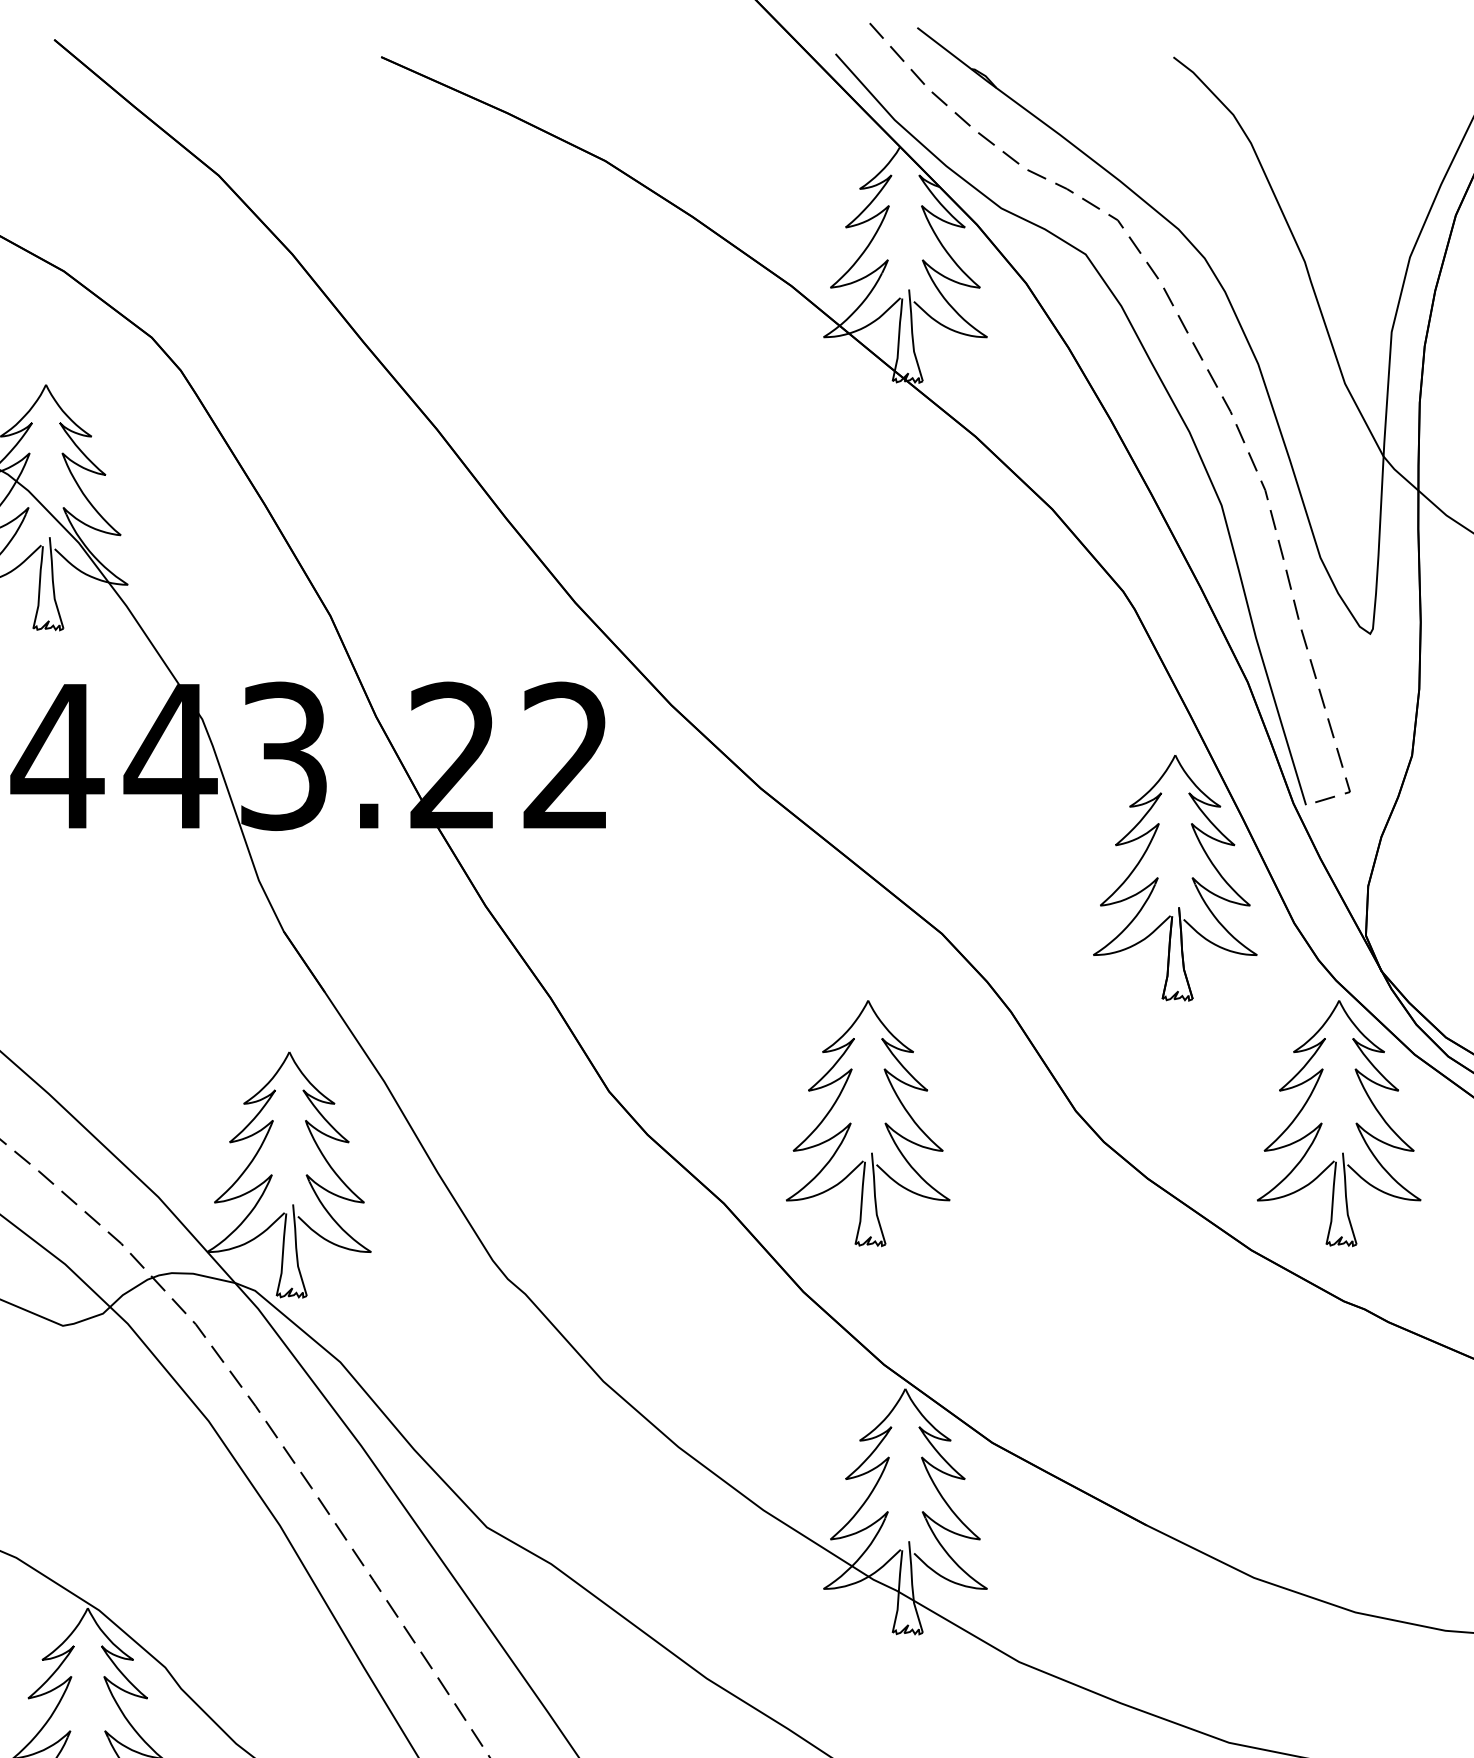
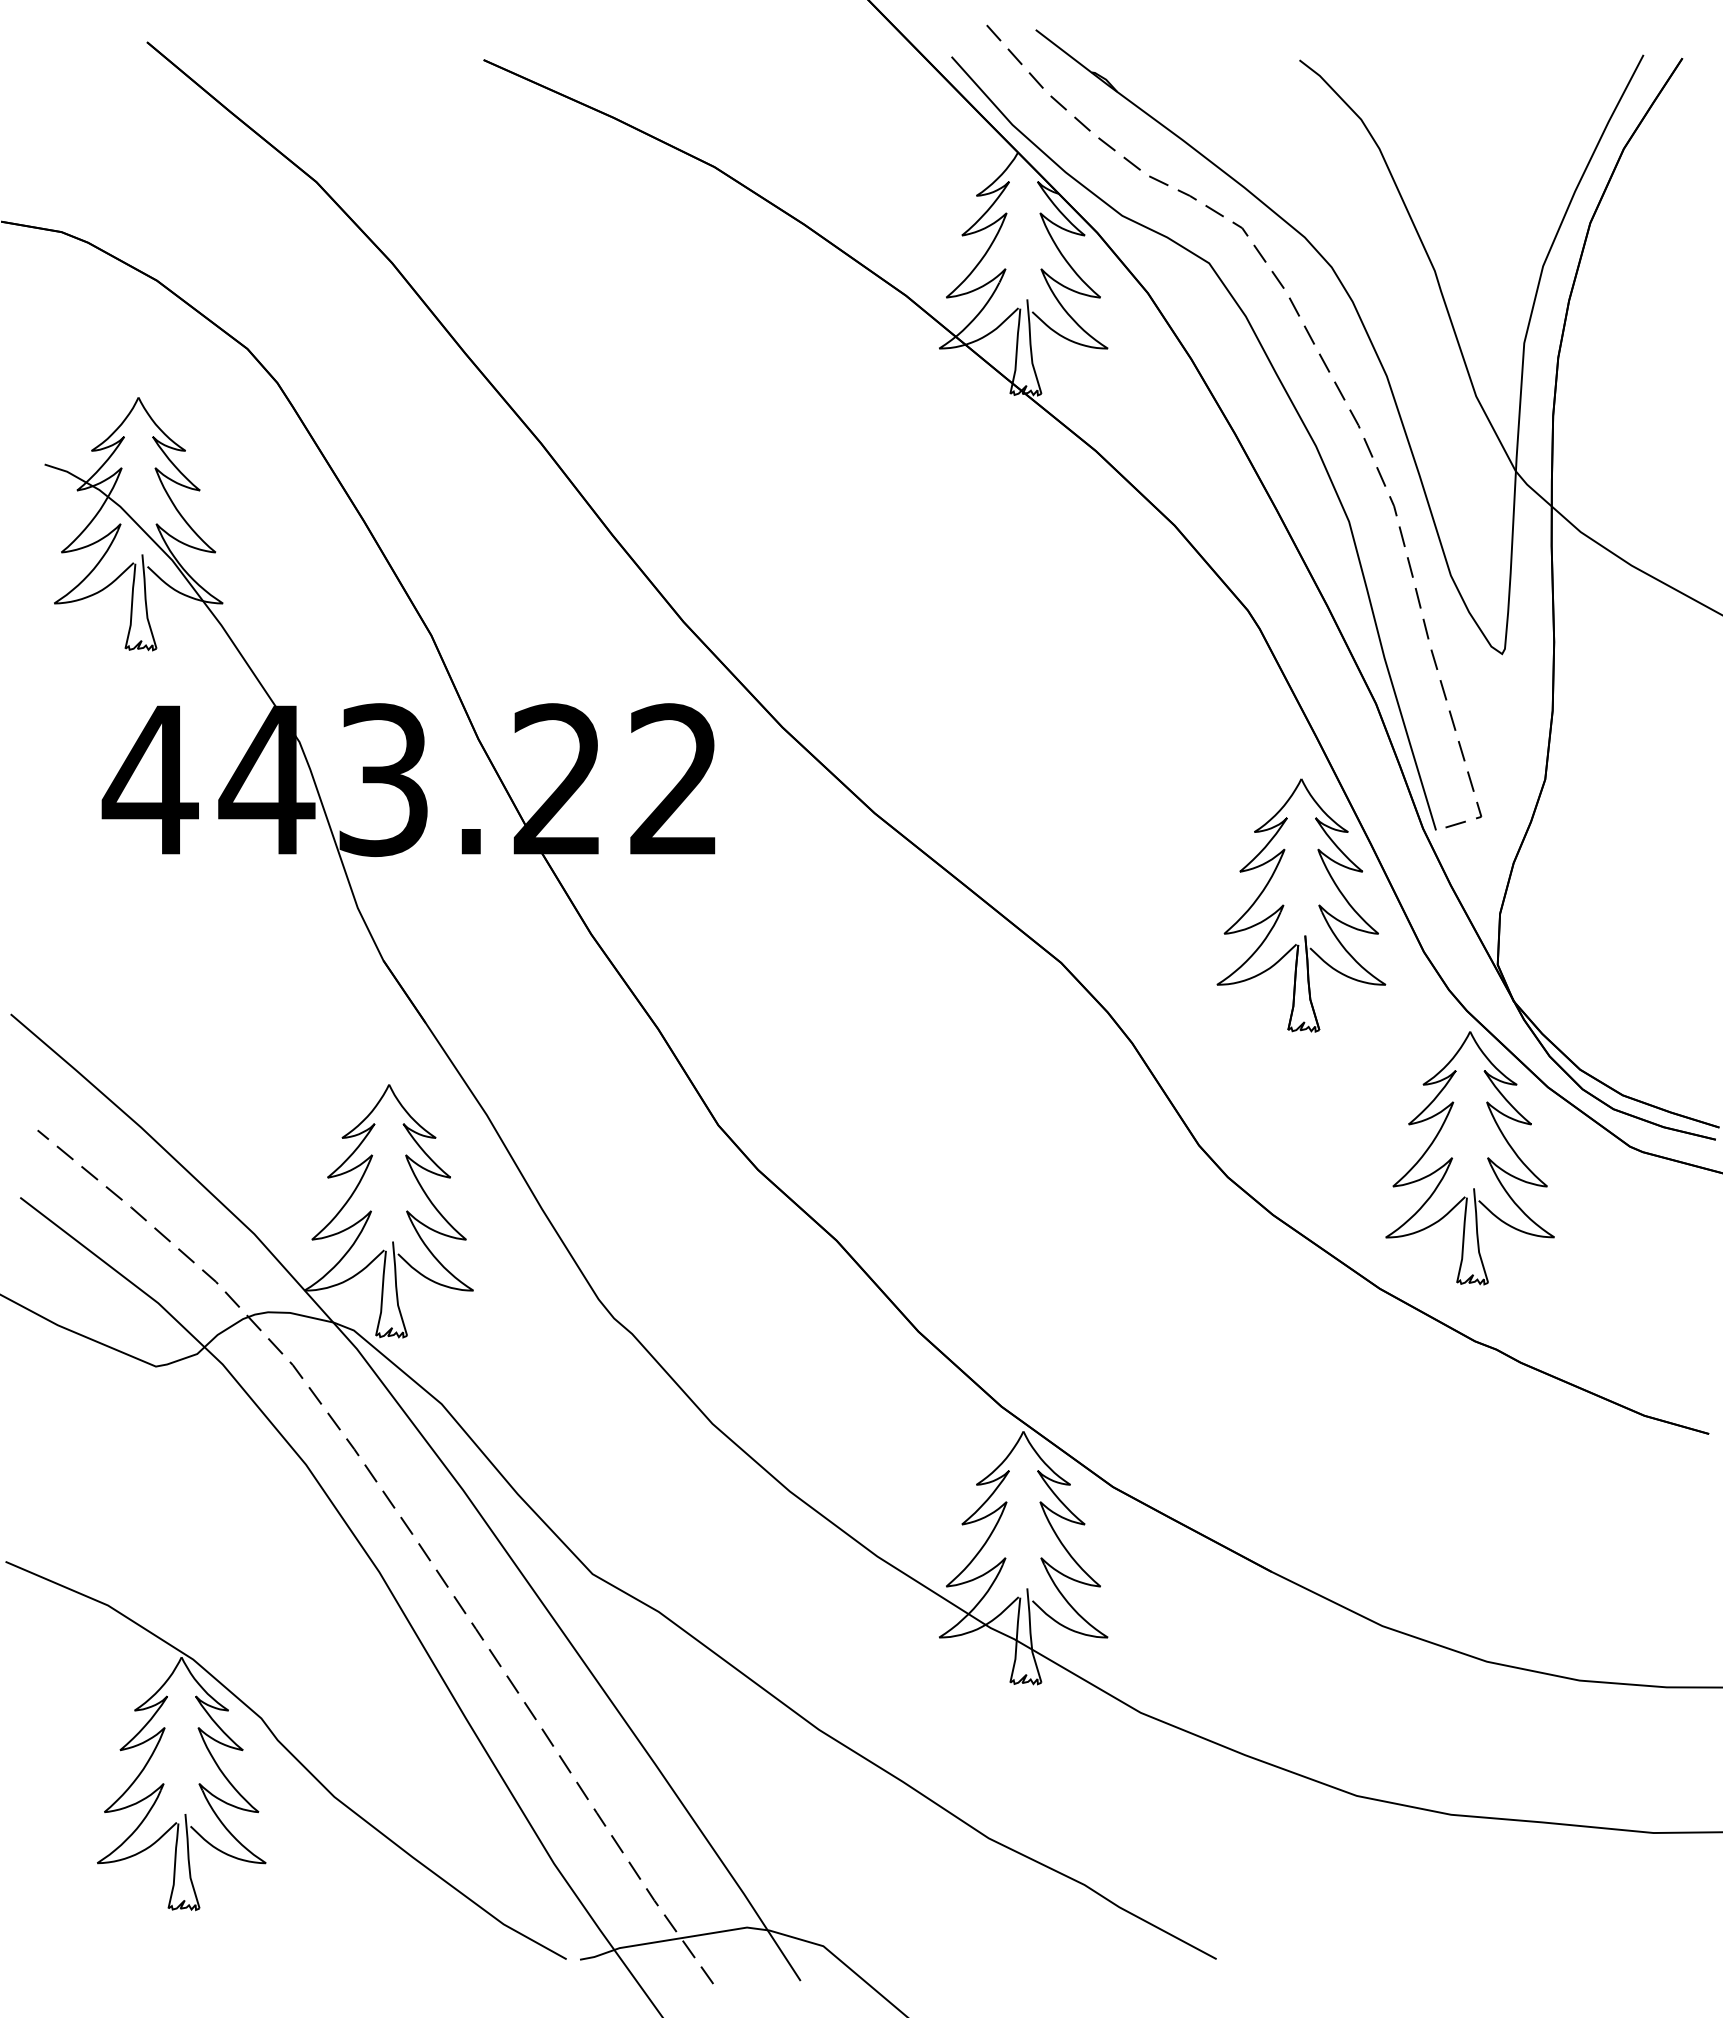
part: (851, 1123) -> (968, 1158), removed

